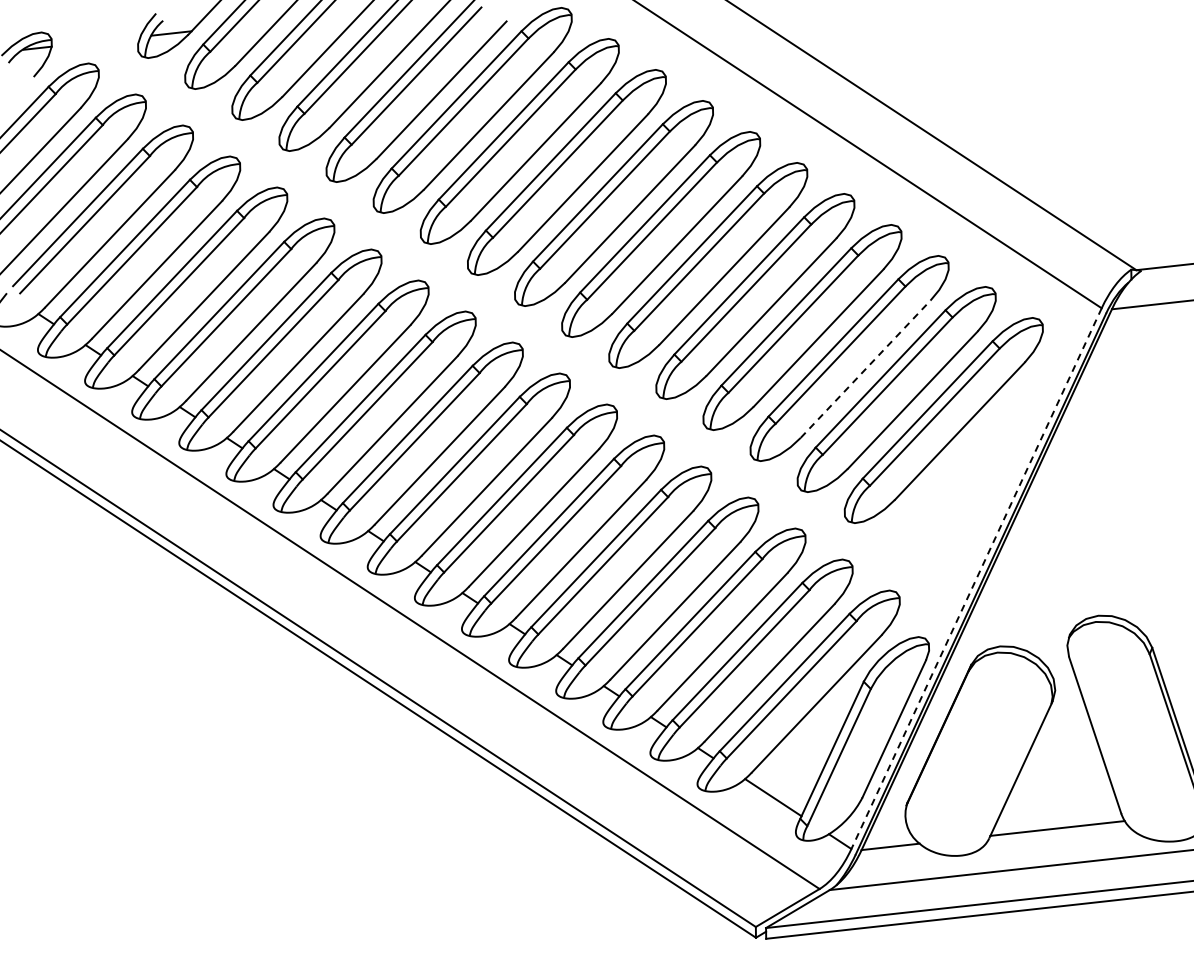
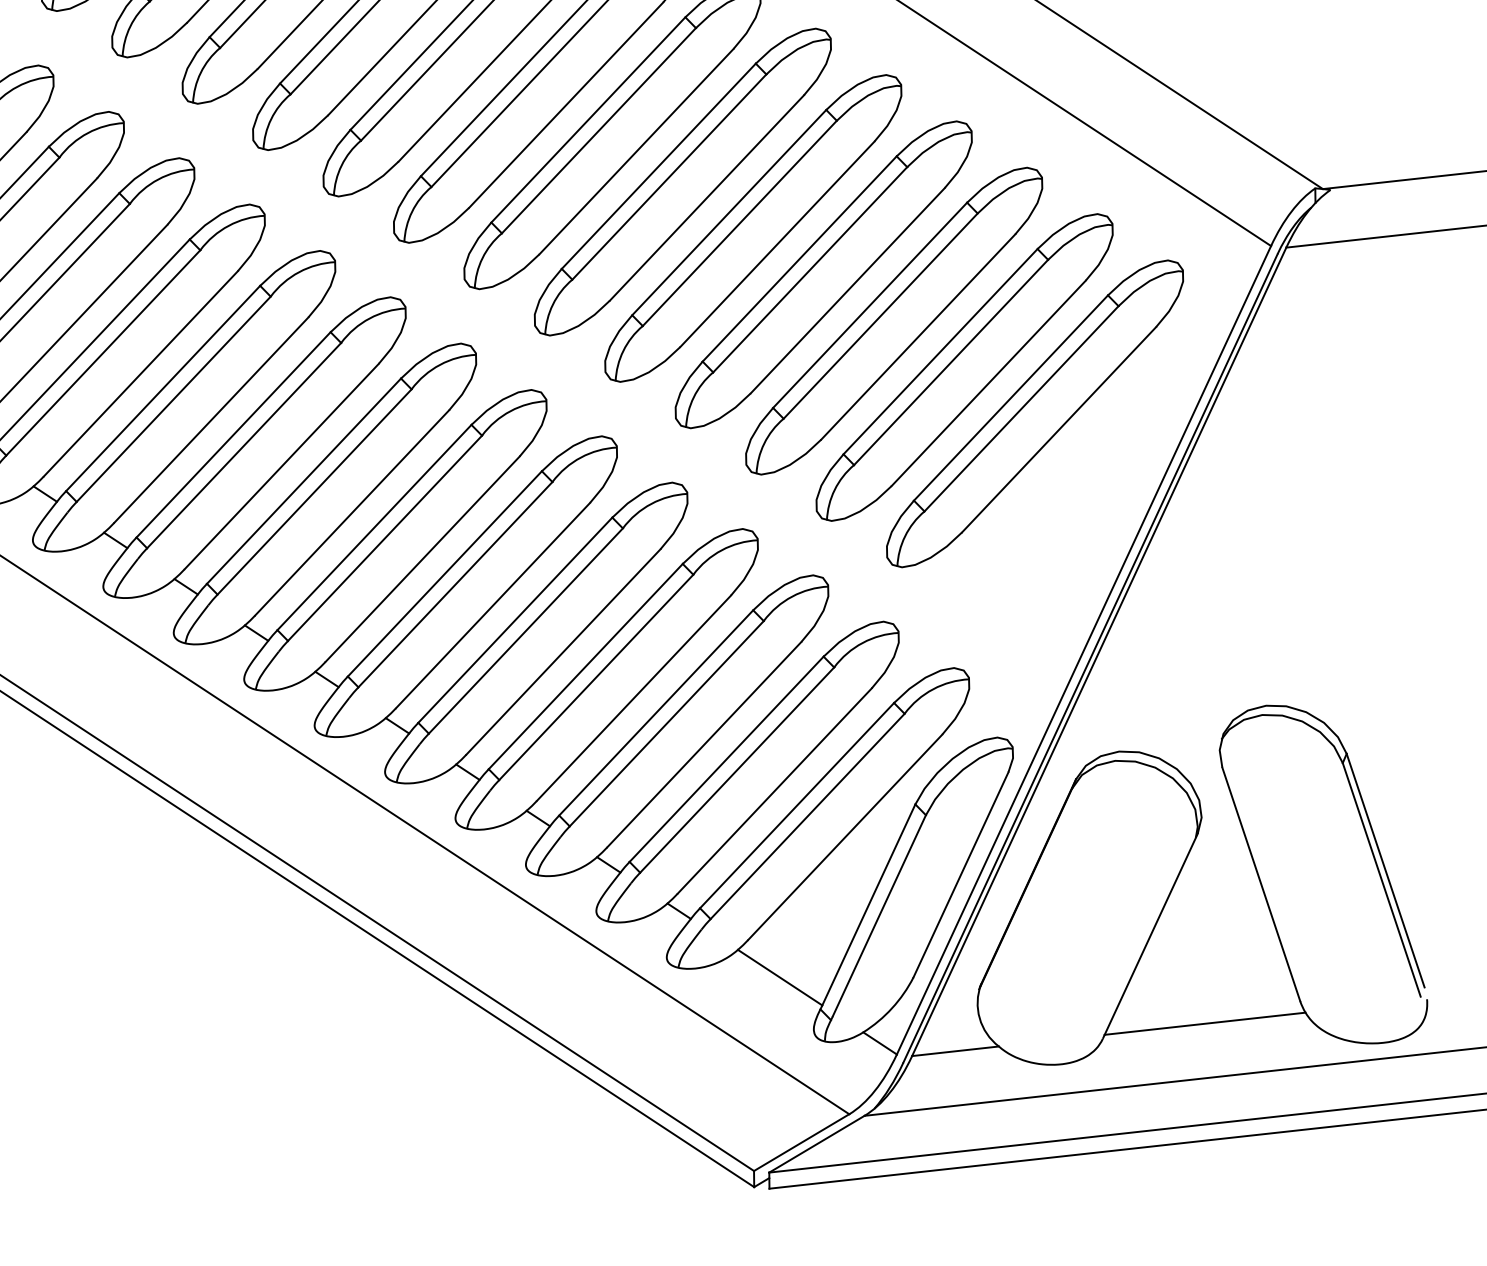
line: (866, 368) -> (919, 336), dashed -> solid
line: (976, 578) -> (1083, 650), dashed -> solid

